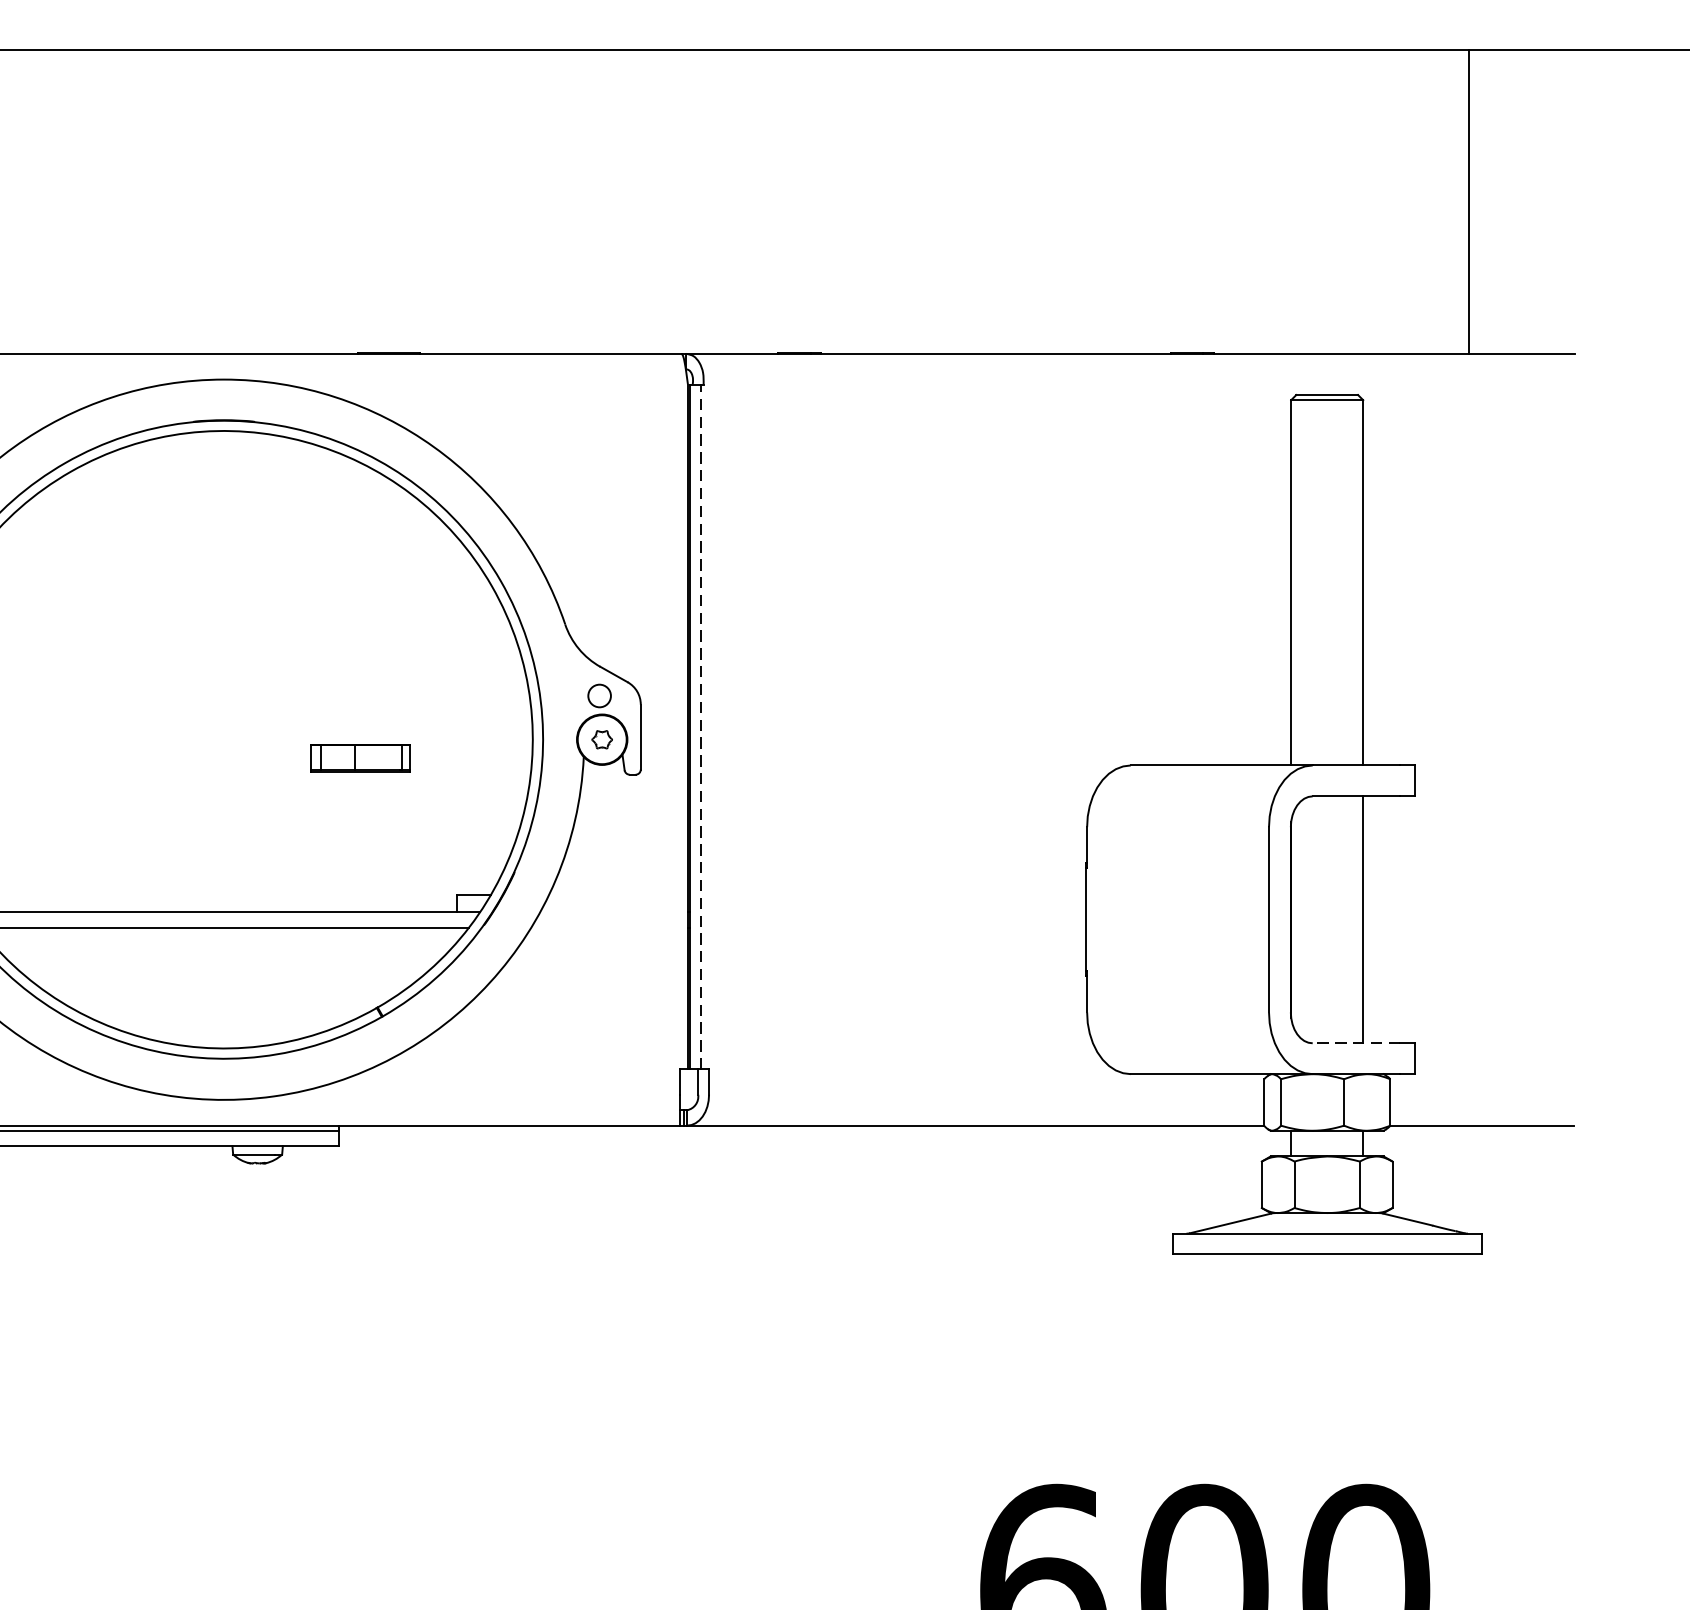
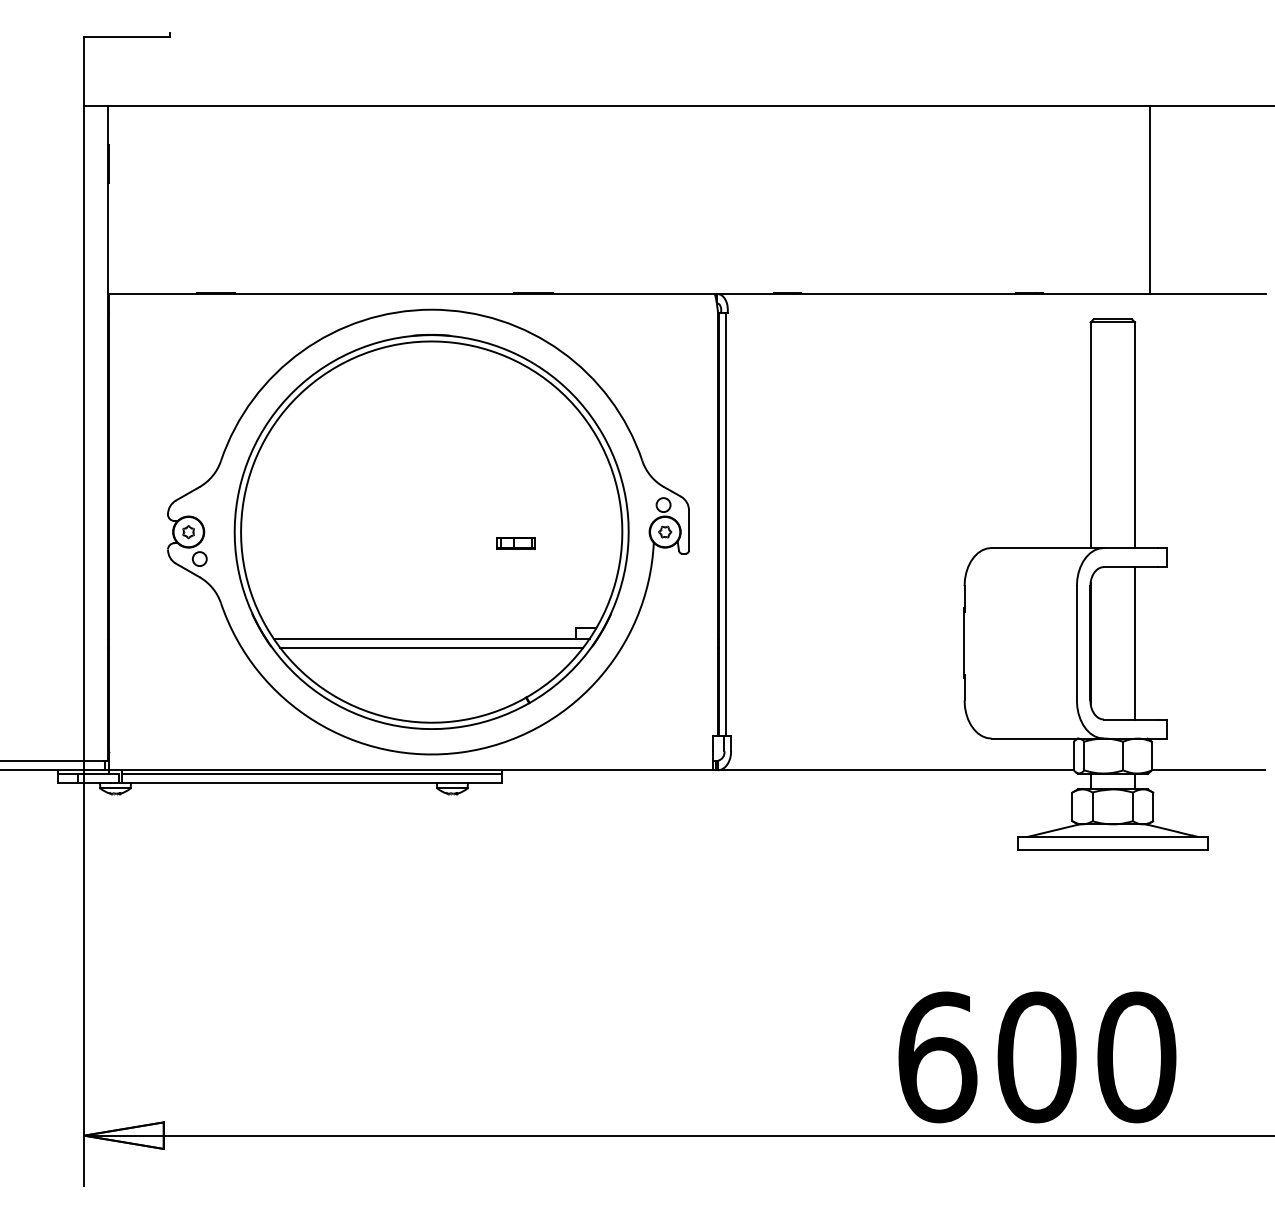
line: (1469, 201) -> (1149, 199), moved
line: (701, 725) -> (726, 523), dashed -> solid
part: (359, 758) -> (515, 543), size x0.62
line: (1355, 1043) -> (1130, 719), dashed -> solid

